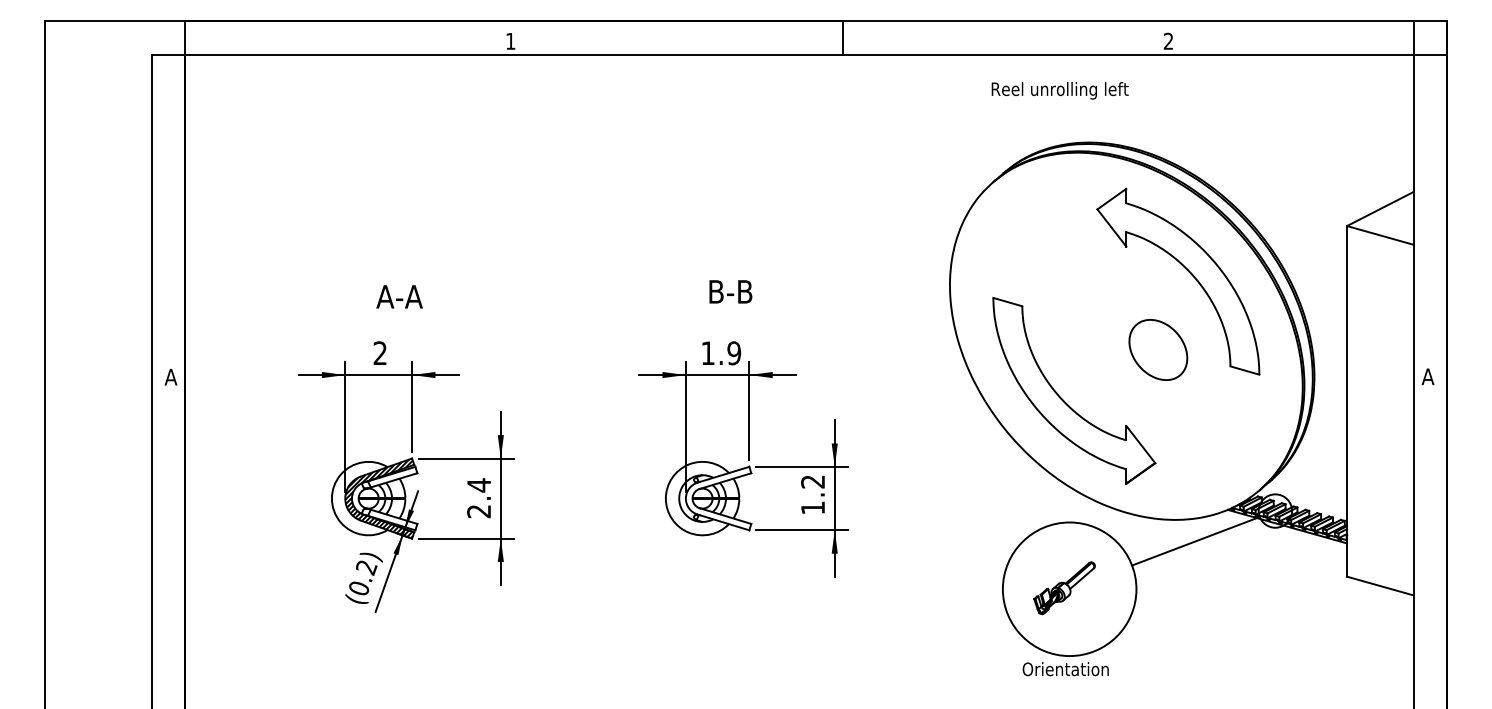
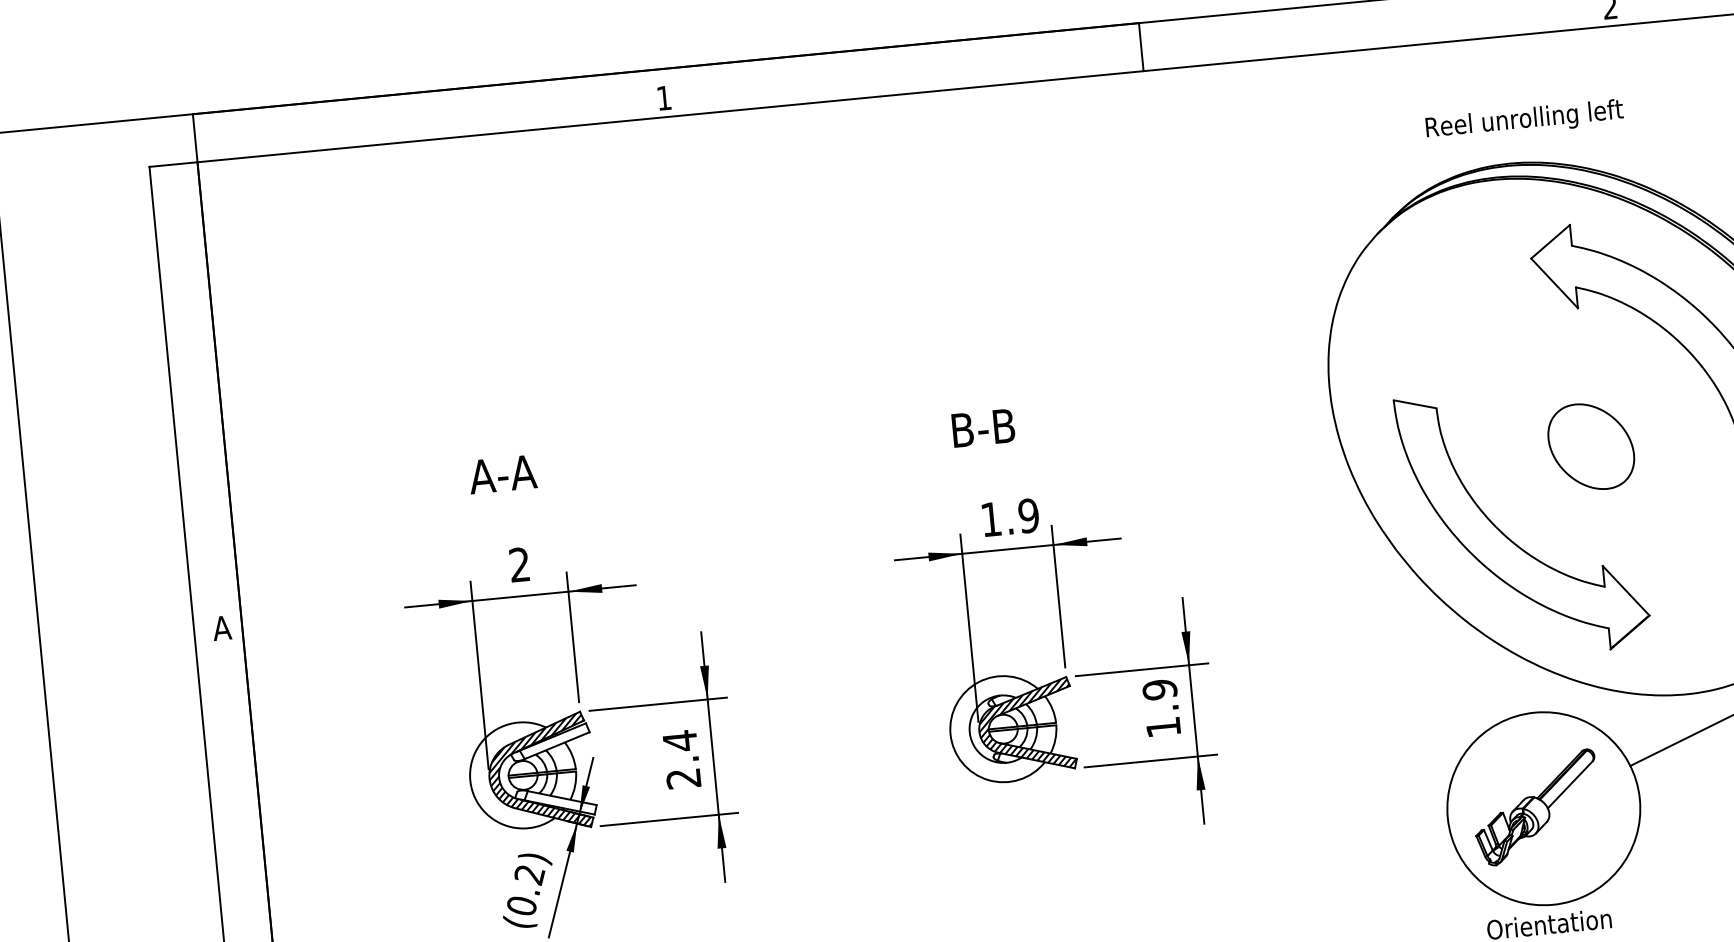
text: (1059, 90) -> (1523, 120), moved
text: (730, 291) -> (982, 427), moved
text: (399, 296) -> (502, 473), moved
part: (1158, 349) -> (1591, 445), moved
text: (813, 481) -> (1160, 689), 1.2 -> 1.9
hatch: (718, 499) -> (1026, 728), added
part: (1064, 588) -> (1536, 808), size x1.43

